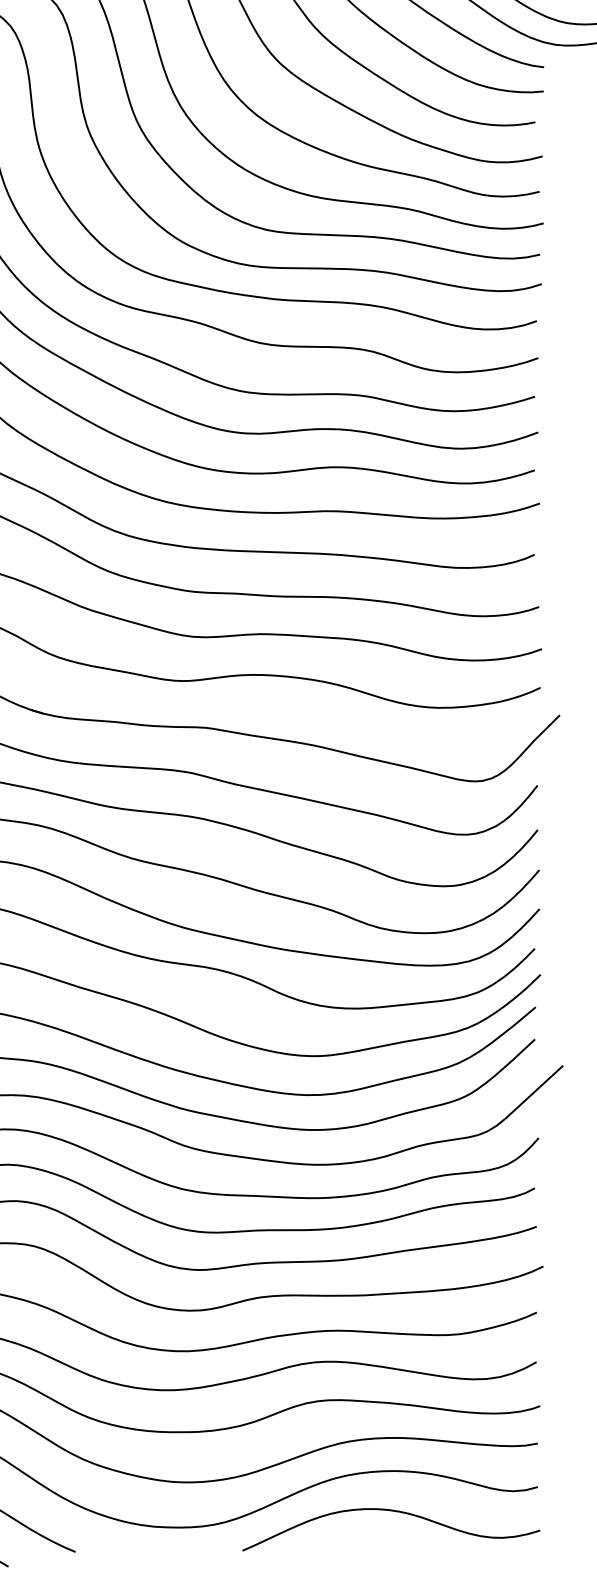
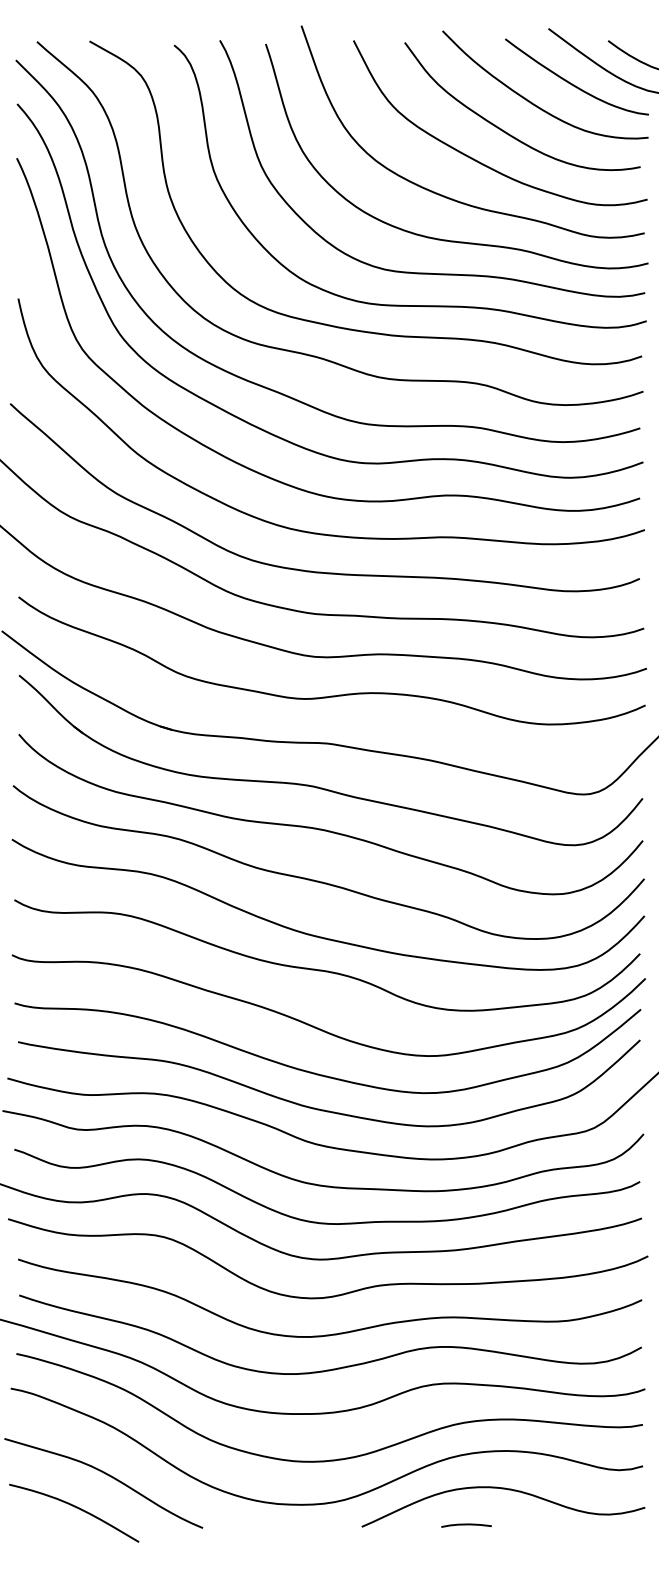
curve: (352, 1549) -> (466, 1525), added

